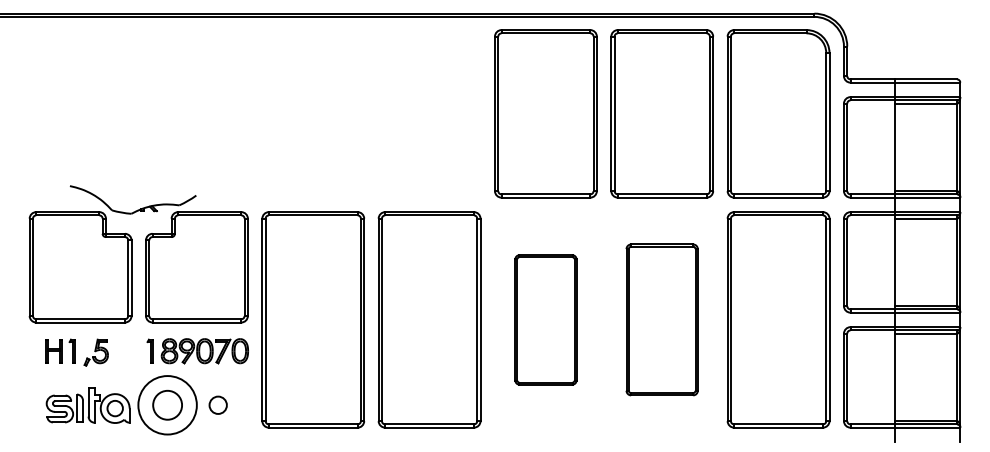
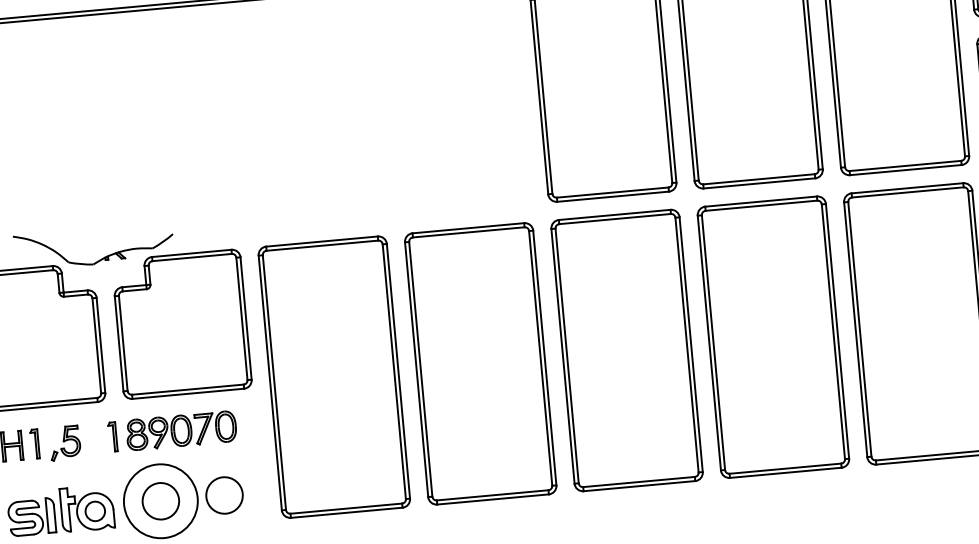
part: (545, 319) -> (626, 350), size x1.67
part: (661, 319) -> (772, 336), size x1.43
part: (197, 351) -> (172, 432), moved
circle: (217, 404) -> (223, 494), size x1.67

